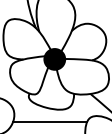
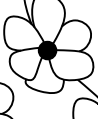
line: (49, 122) -> (43, 103), removed

